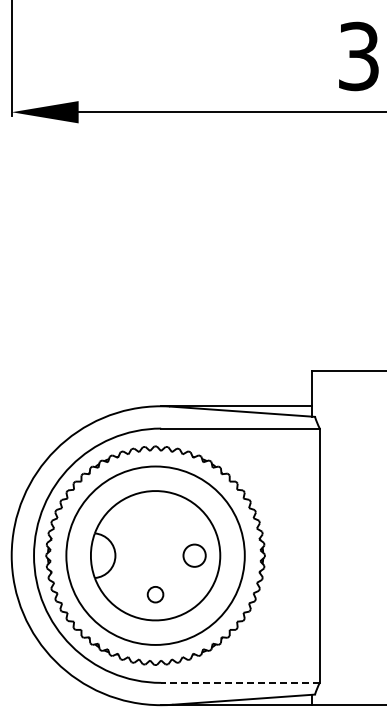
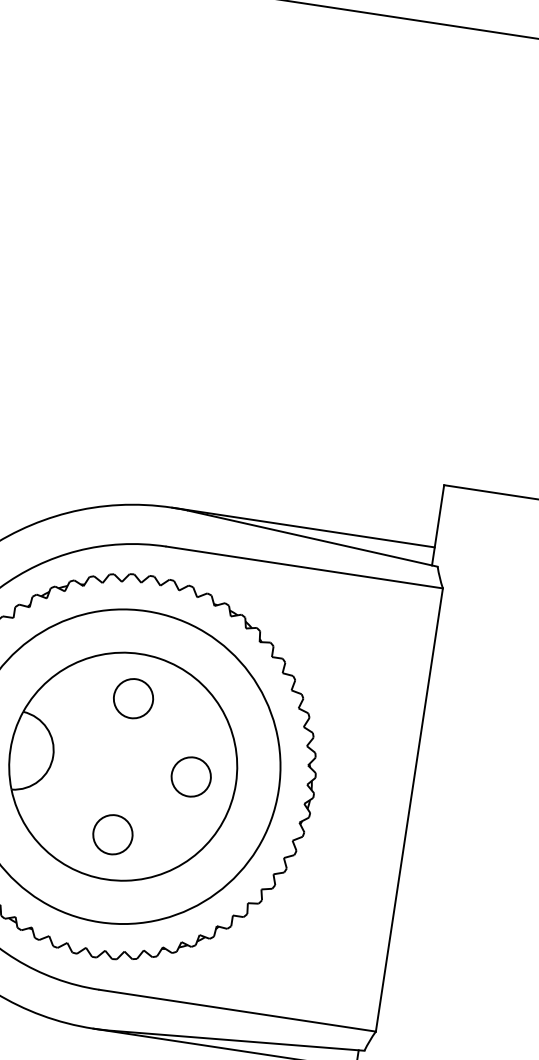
circle: (155, 516) -> (133, 698), added
circle: (155, 594) -> (112, 834), size x1.43
line: (239, 682) -> (236, 1009), dashed -> solid

